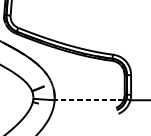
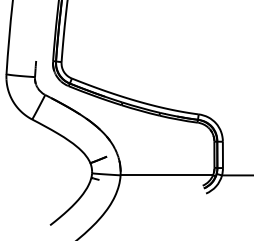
line: (88, 100) -> (166, 175), dashed -> solid

